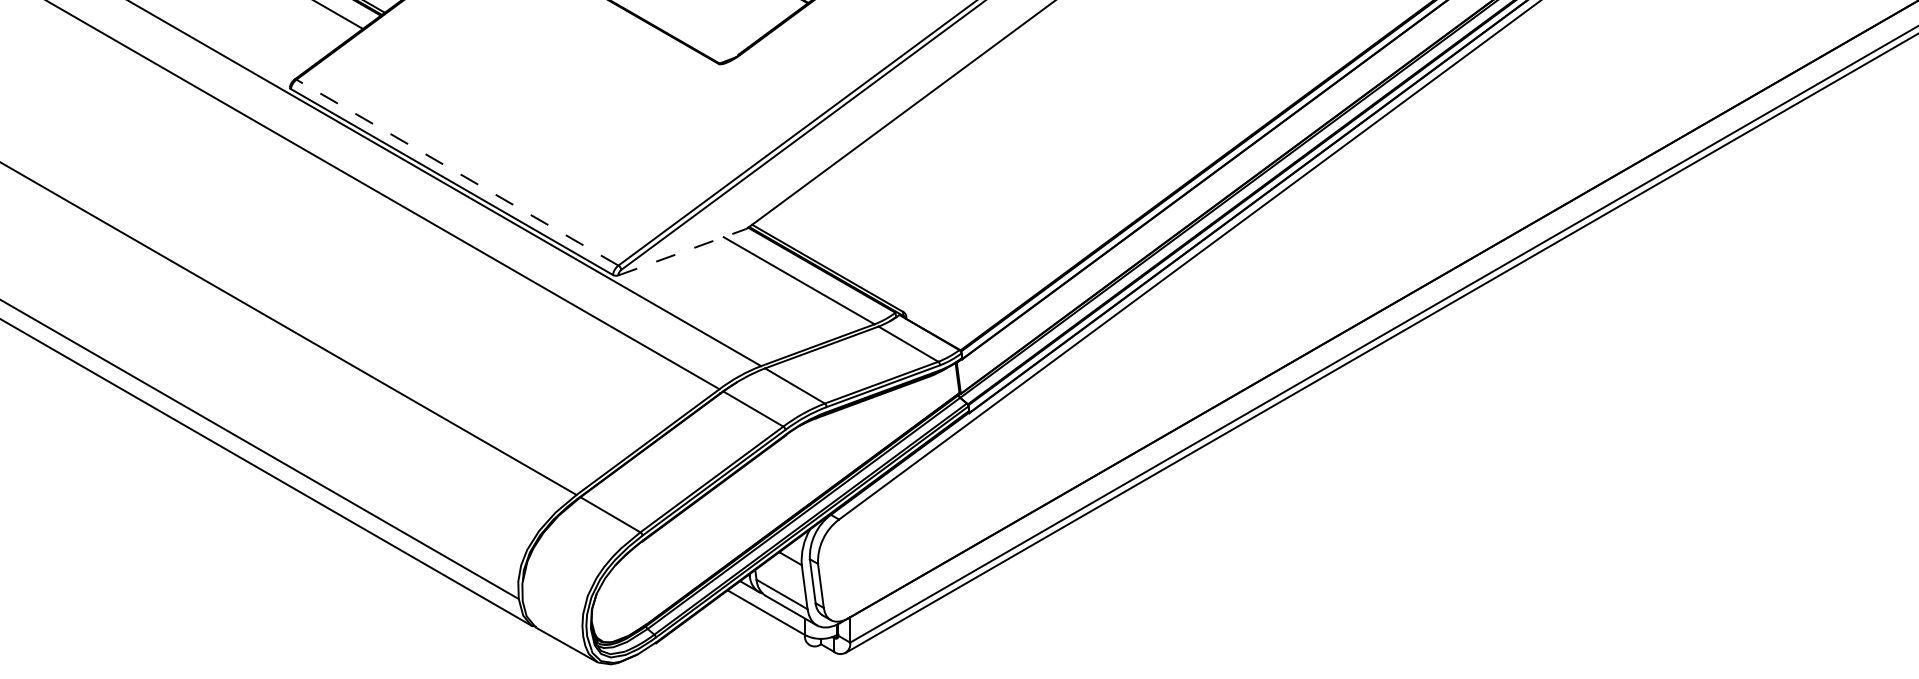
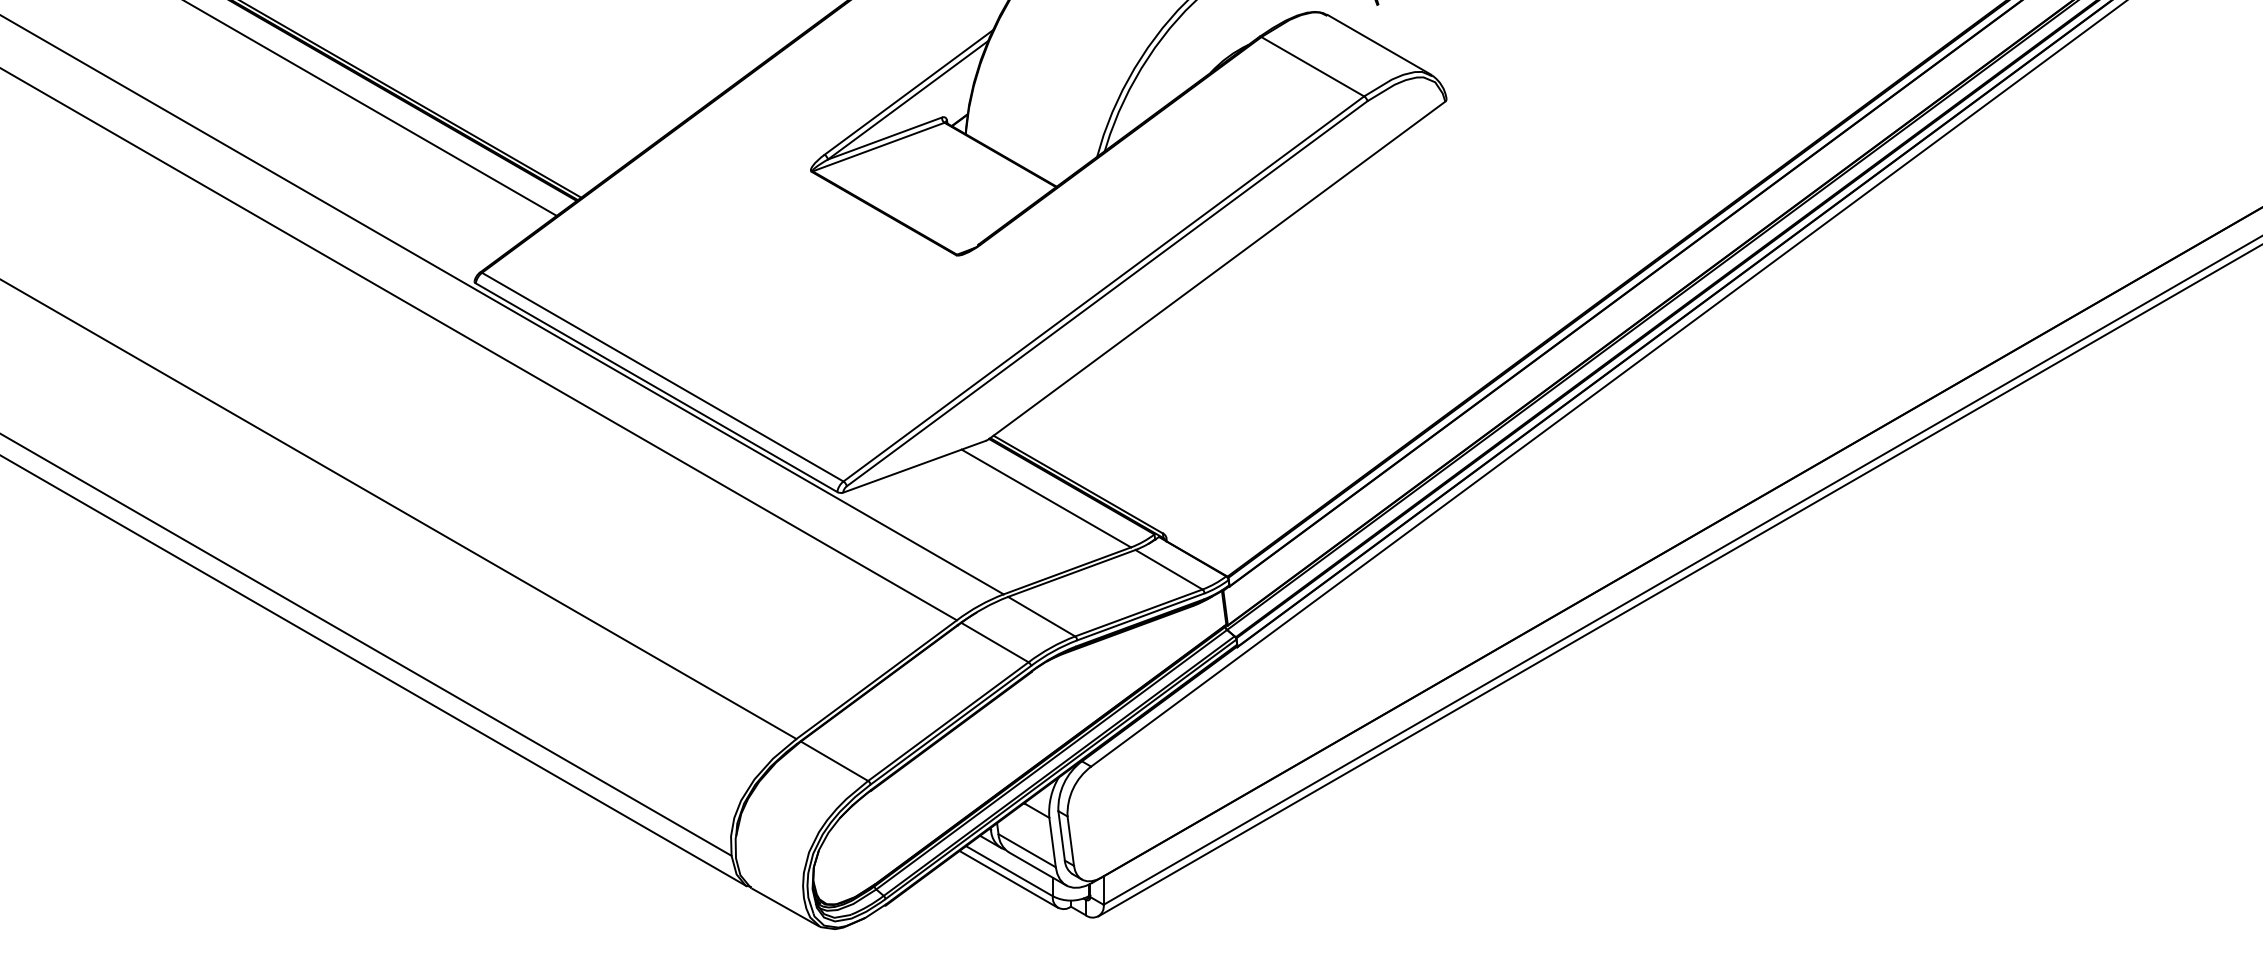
line: (457, 172) -> (662, 377), dashed -> solid
line: (681, 252) -> (914, 466), dashed -> solid
line: (765, 620) -> (1008, 879), added

